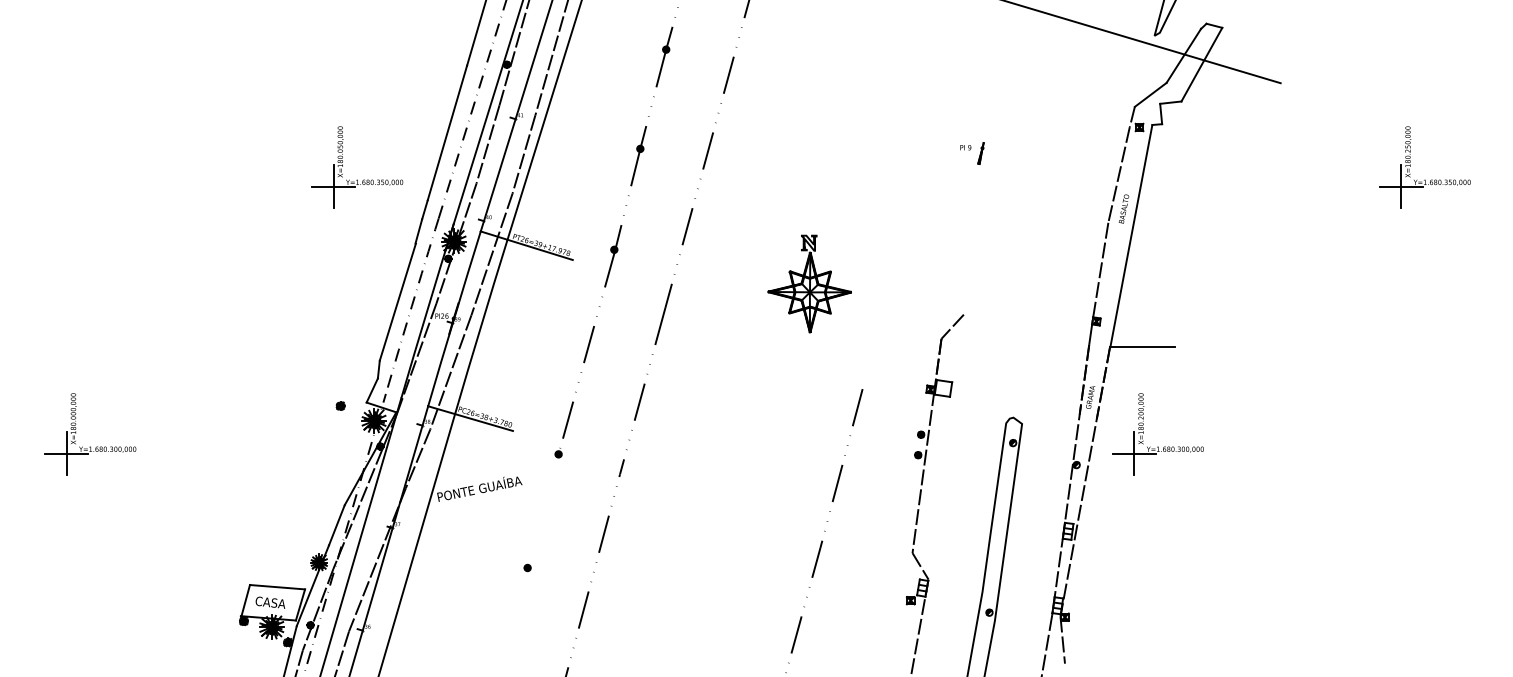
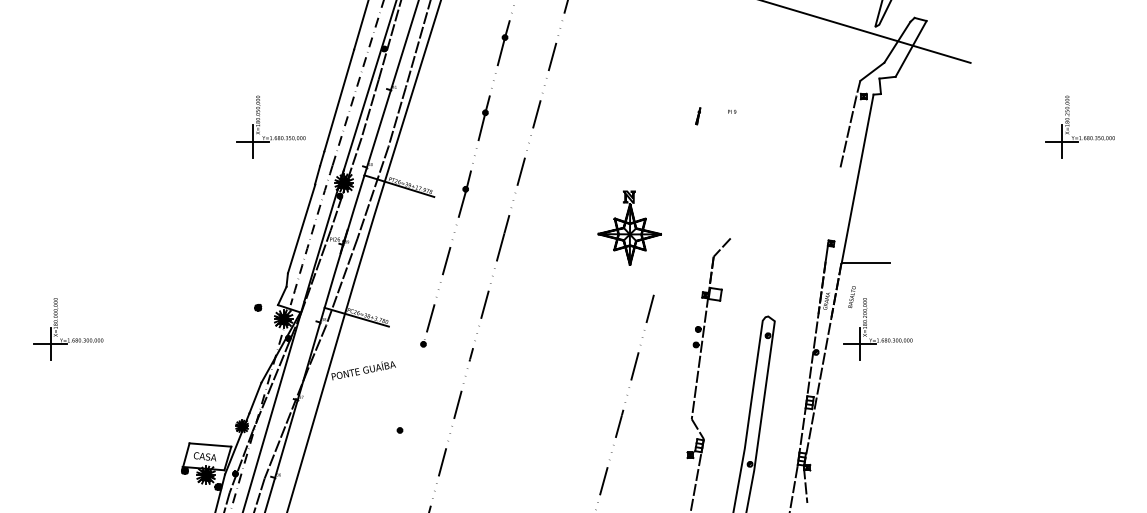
line: (980, 153) -> (697, 116), moved
text: (1123, 208) -> (851, 296), moved
line: (1100, 270) -> (834, 204), removed
part: (809, 283) -> (629, 227), moved

